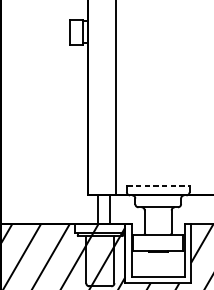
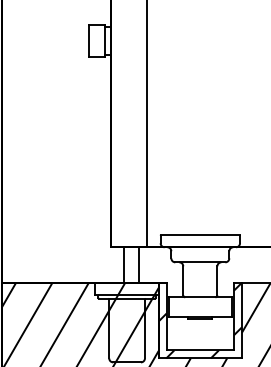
line: (158, 186) -> (200, 235), dashed -> solid
hatch: (158, 253) -> (200, 320), added

